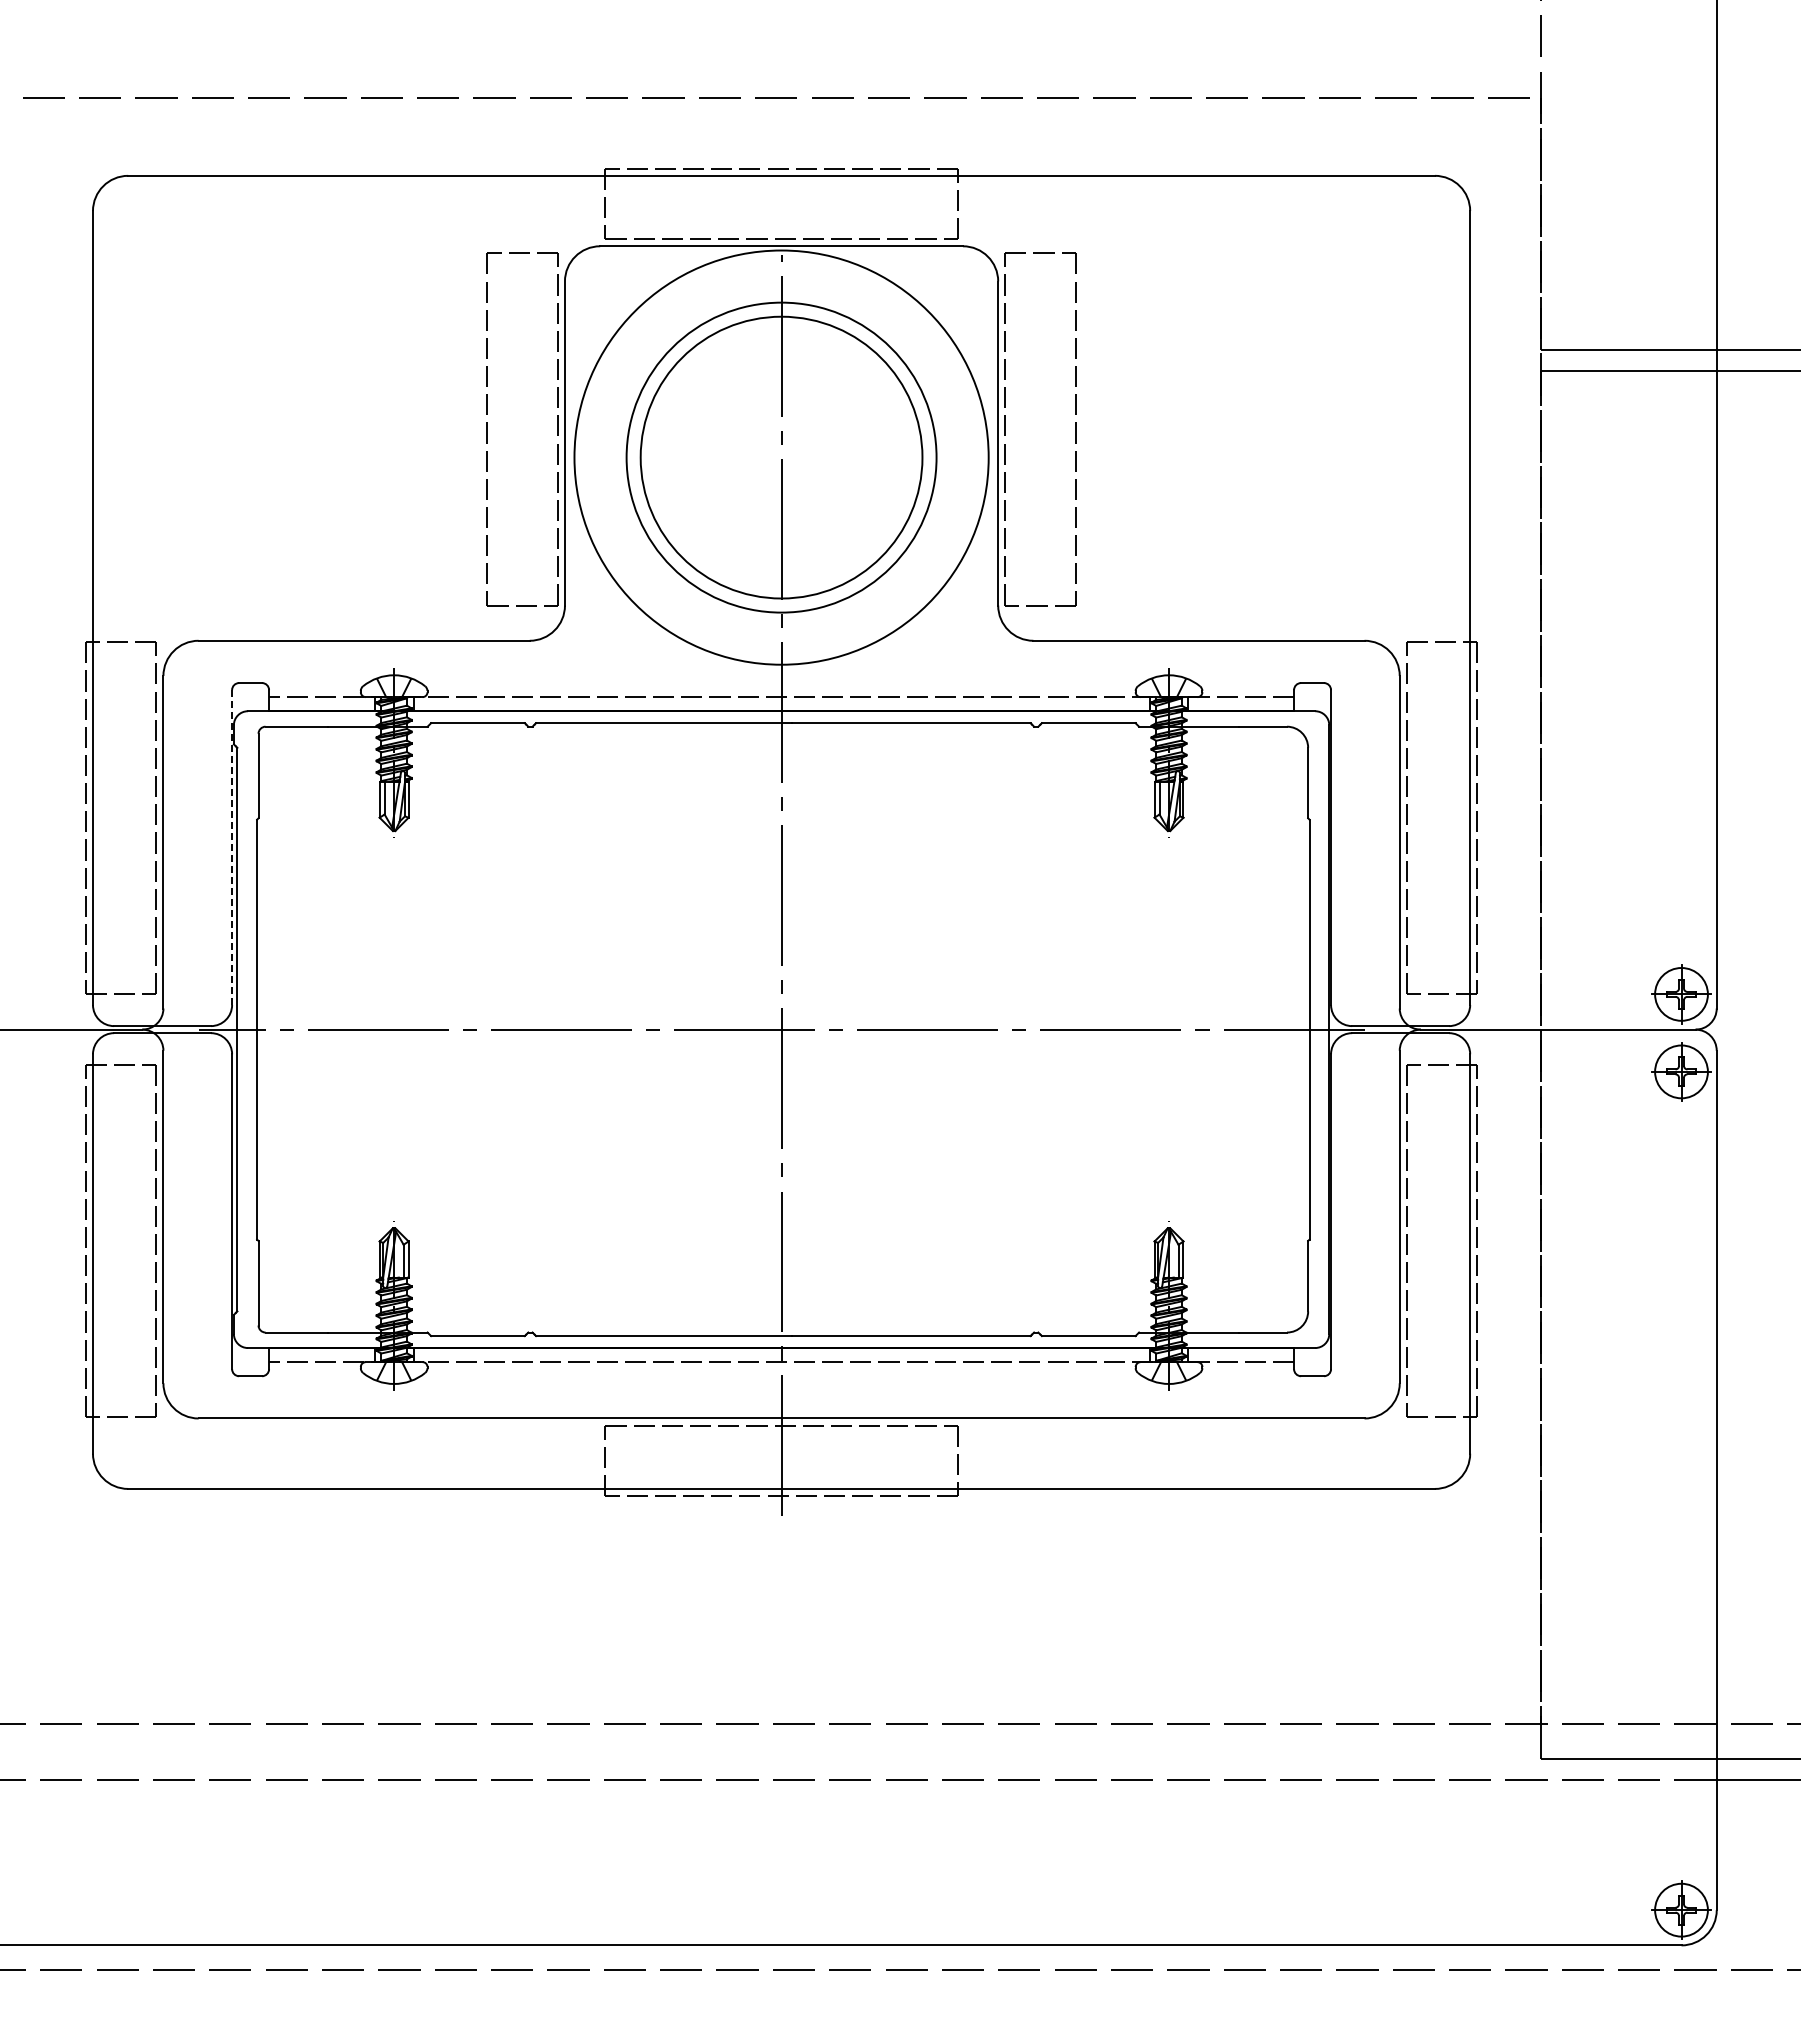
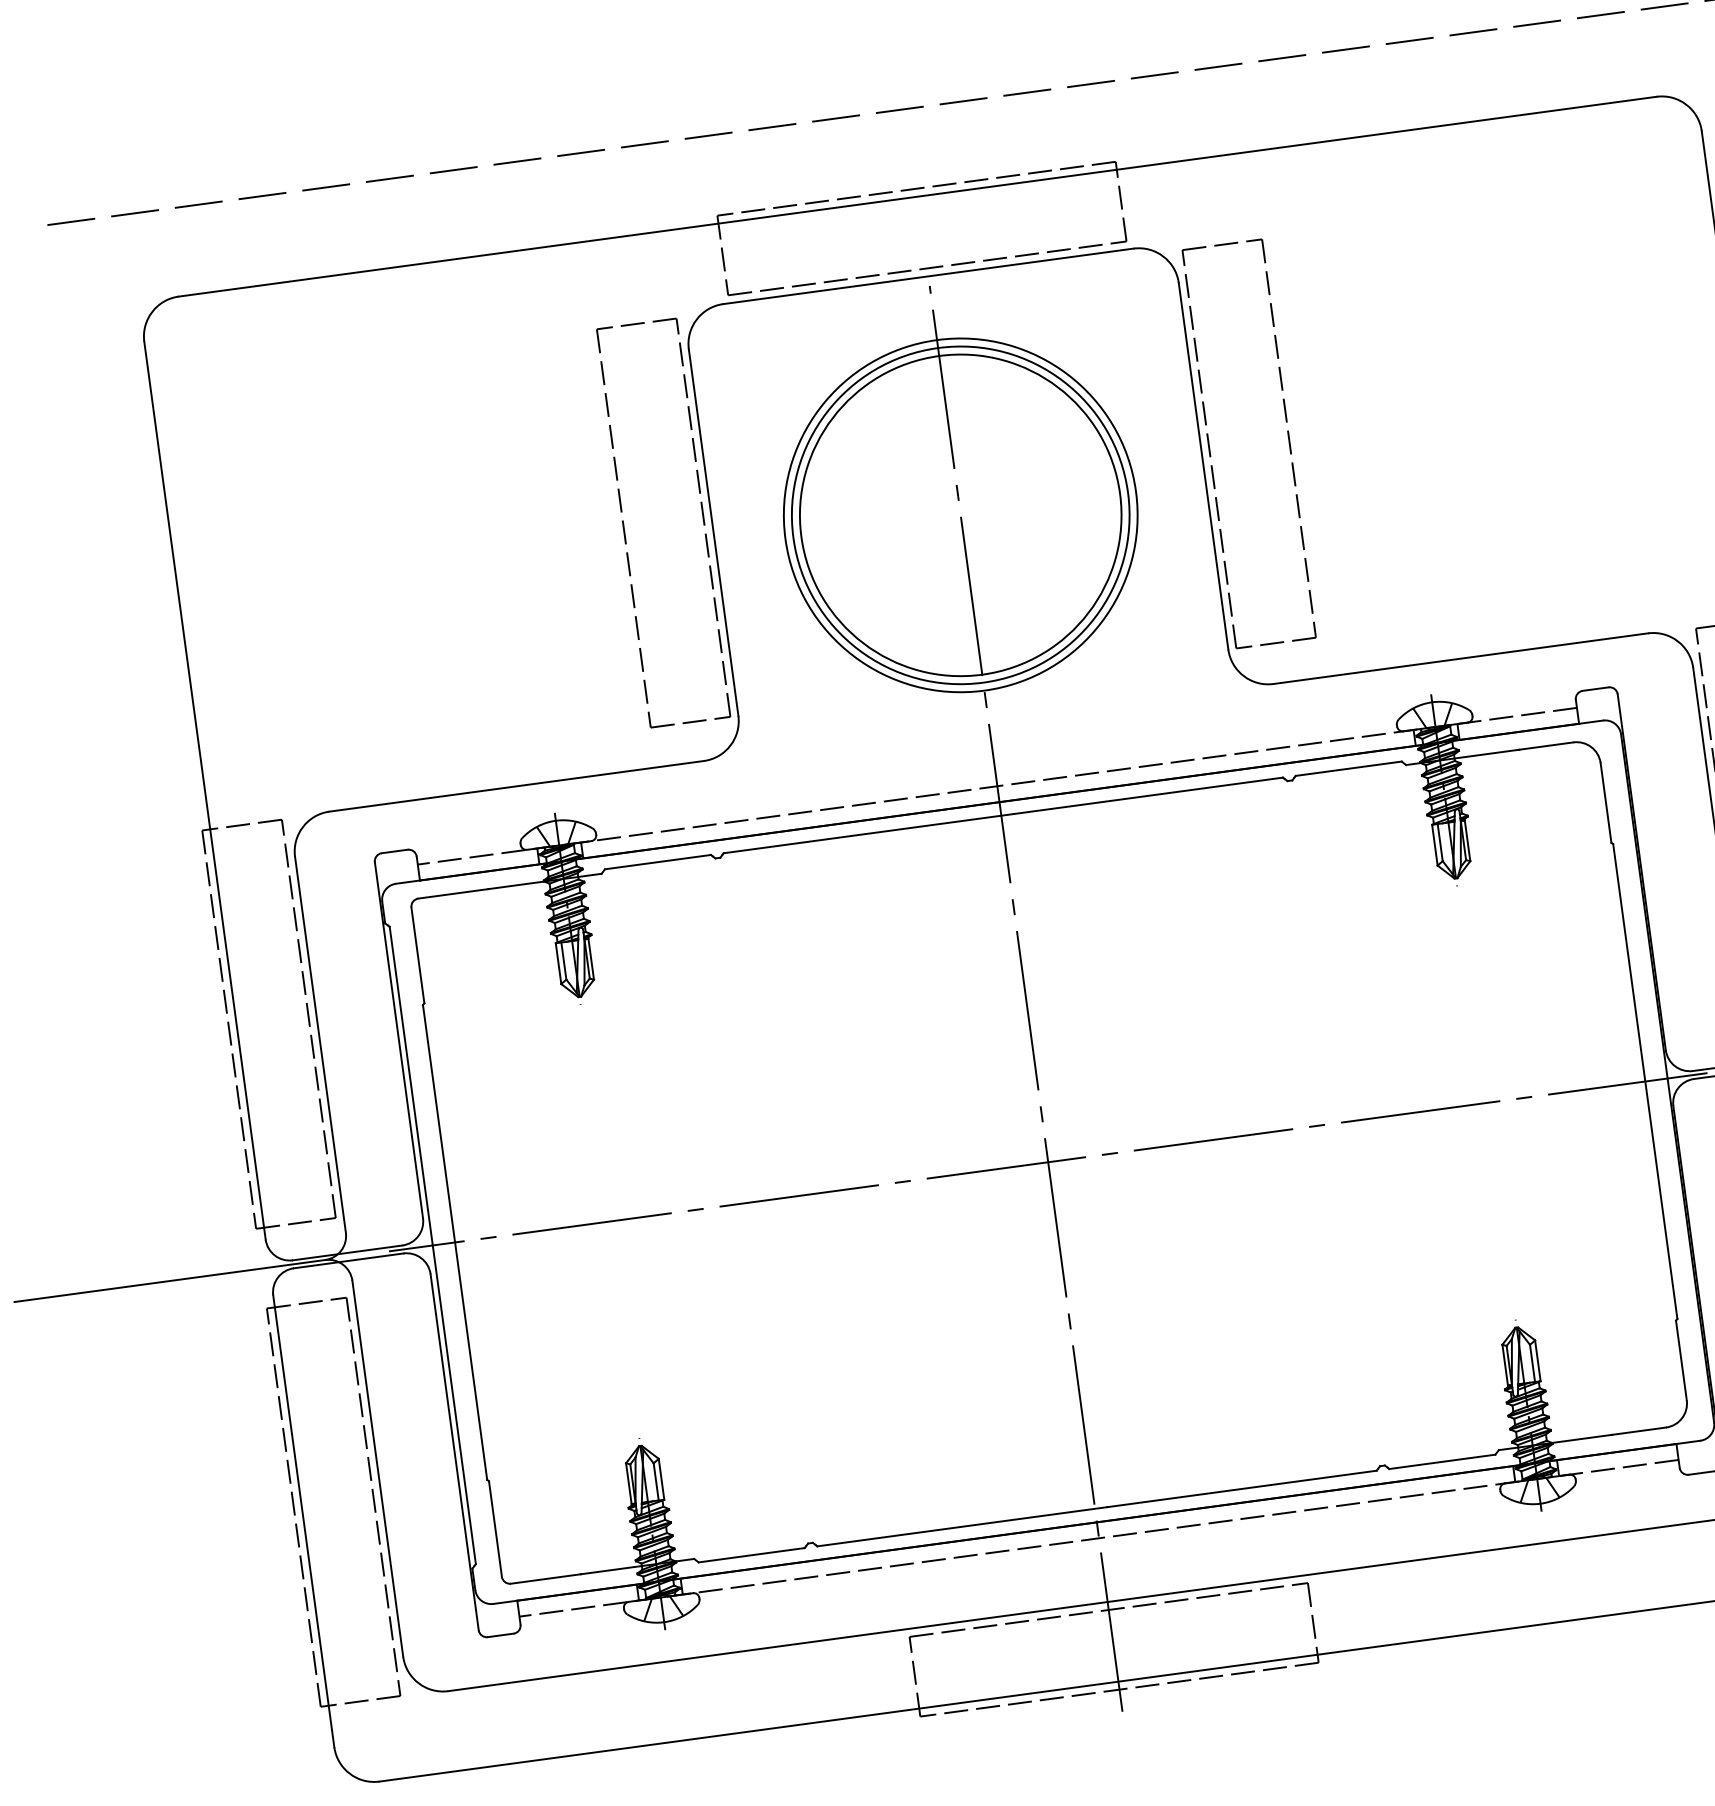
circle: (781, 457) -> (960, 515), size x0.71
line: (232, 848) -> (399, 1041), dashed -> solid

